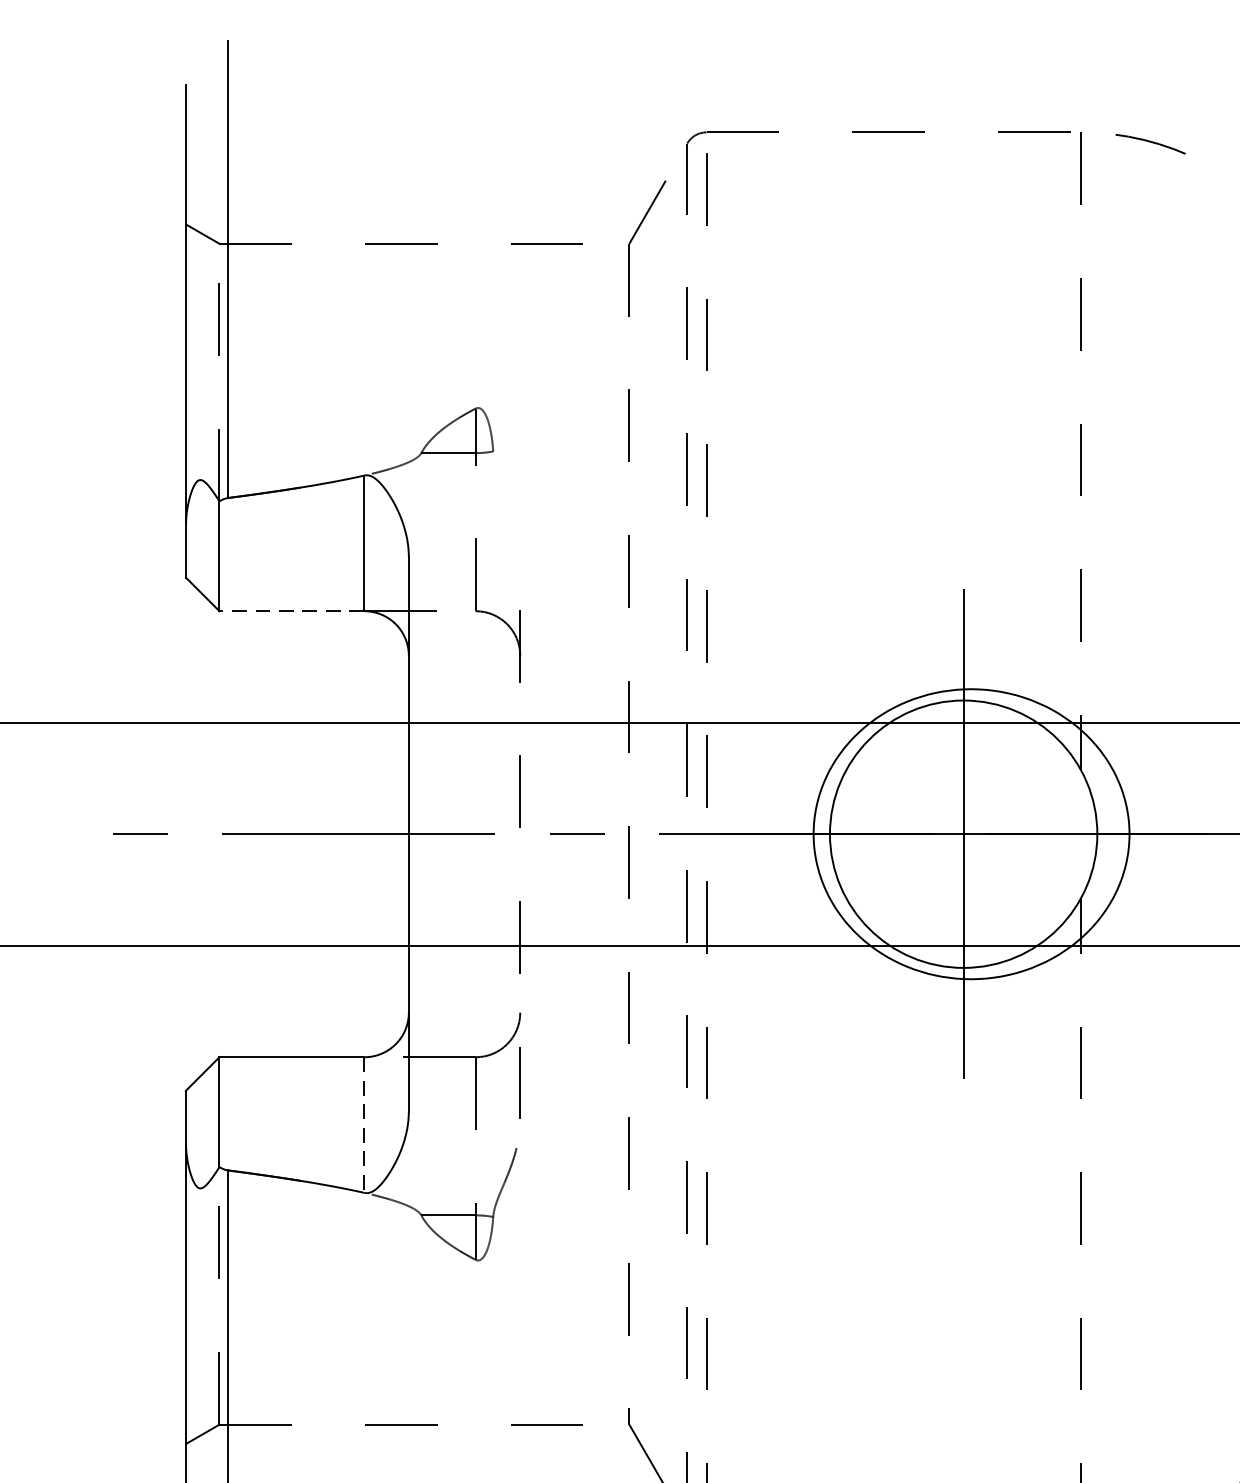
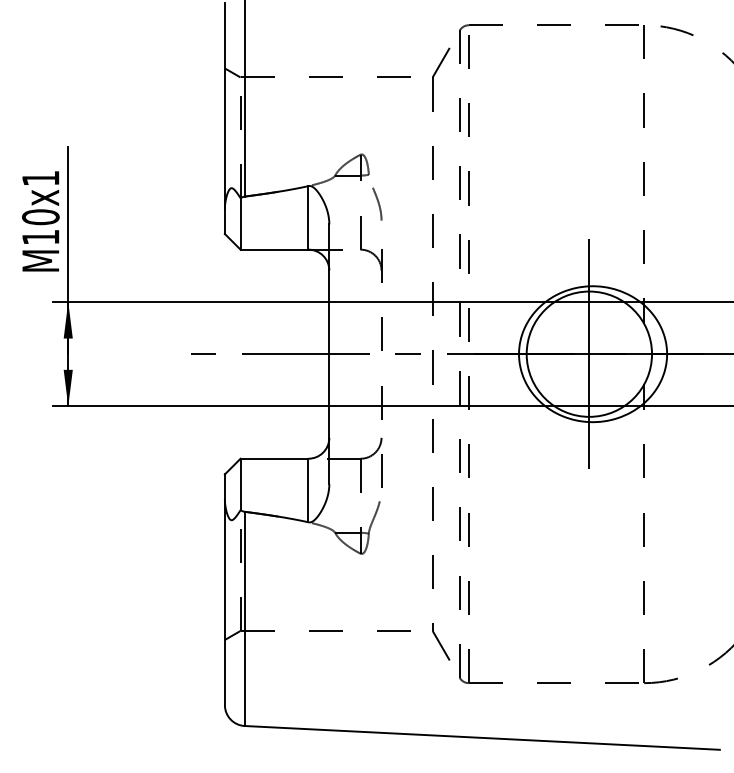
curve: (511, 512) -> (377, 203), added
line: (291, 610) -> (274, 249), dashed -> solid
line: (364, 1125) -> (308, 490), dashed -> solid

